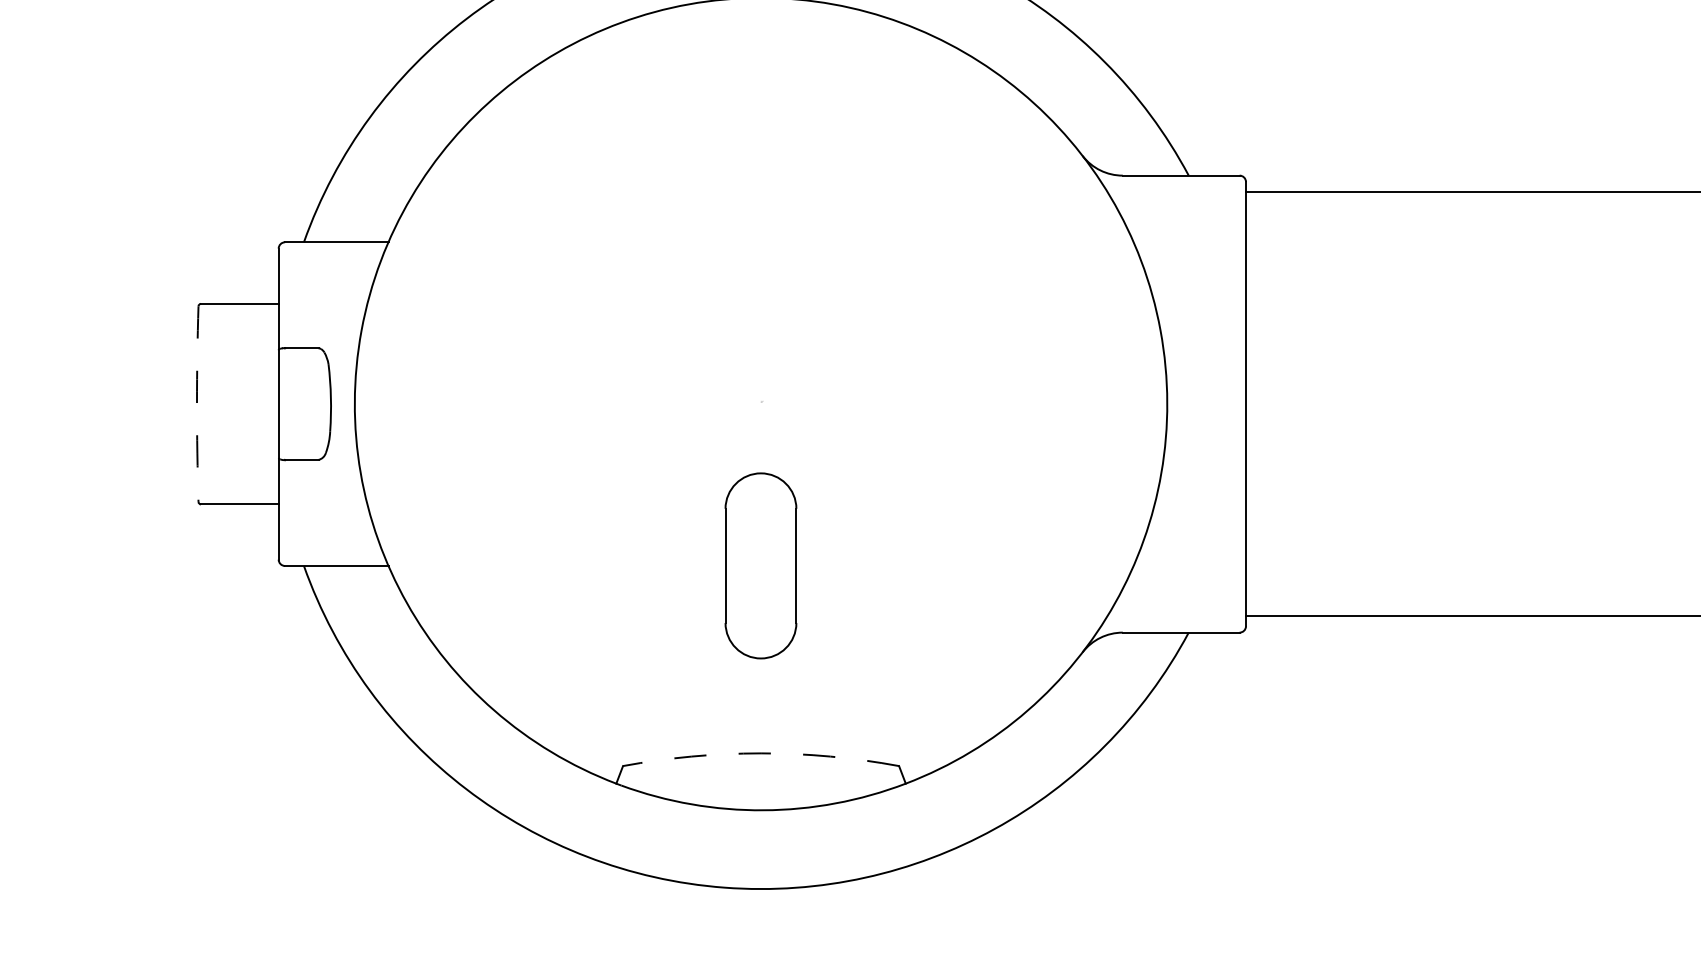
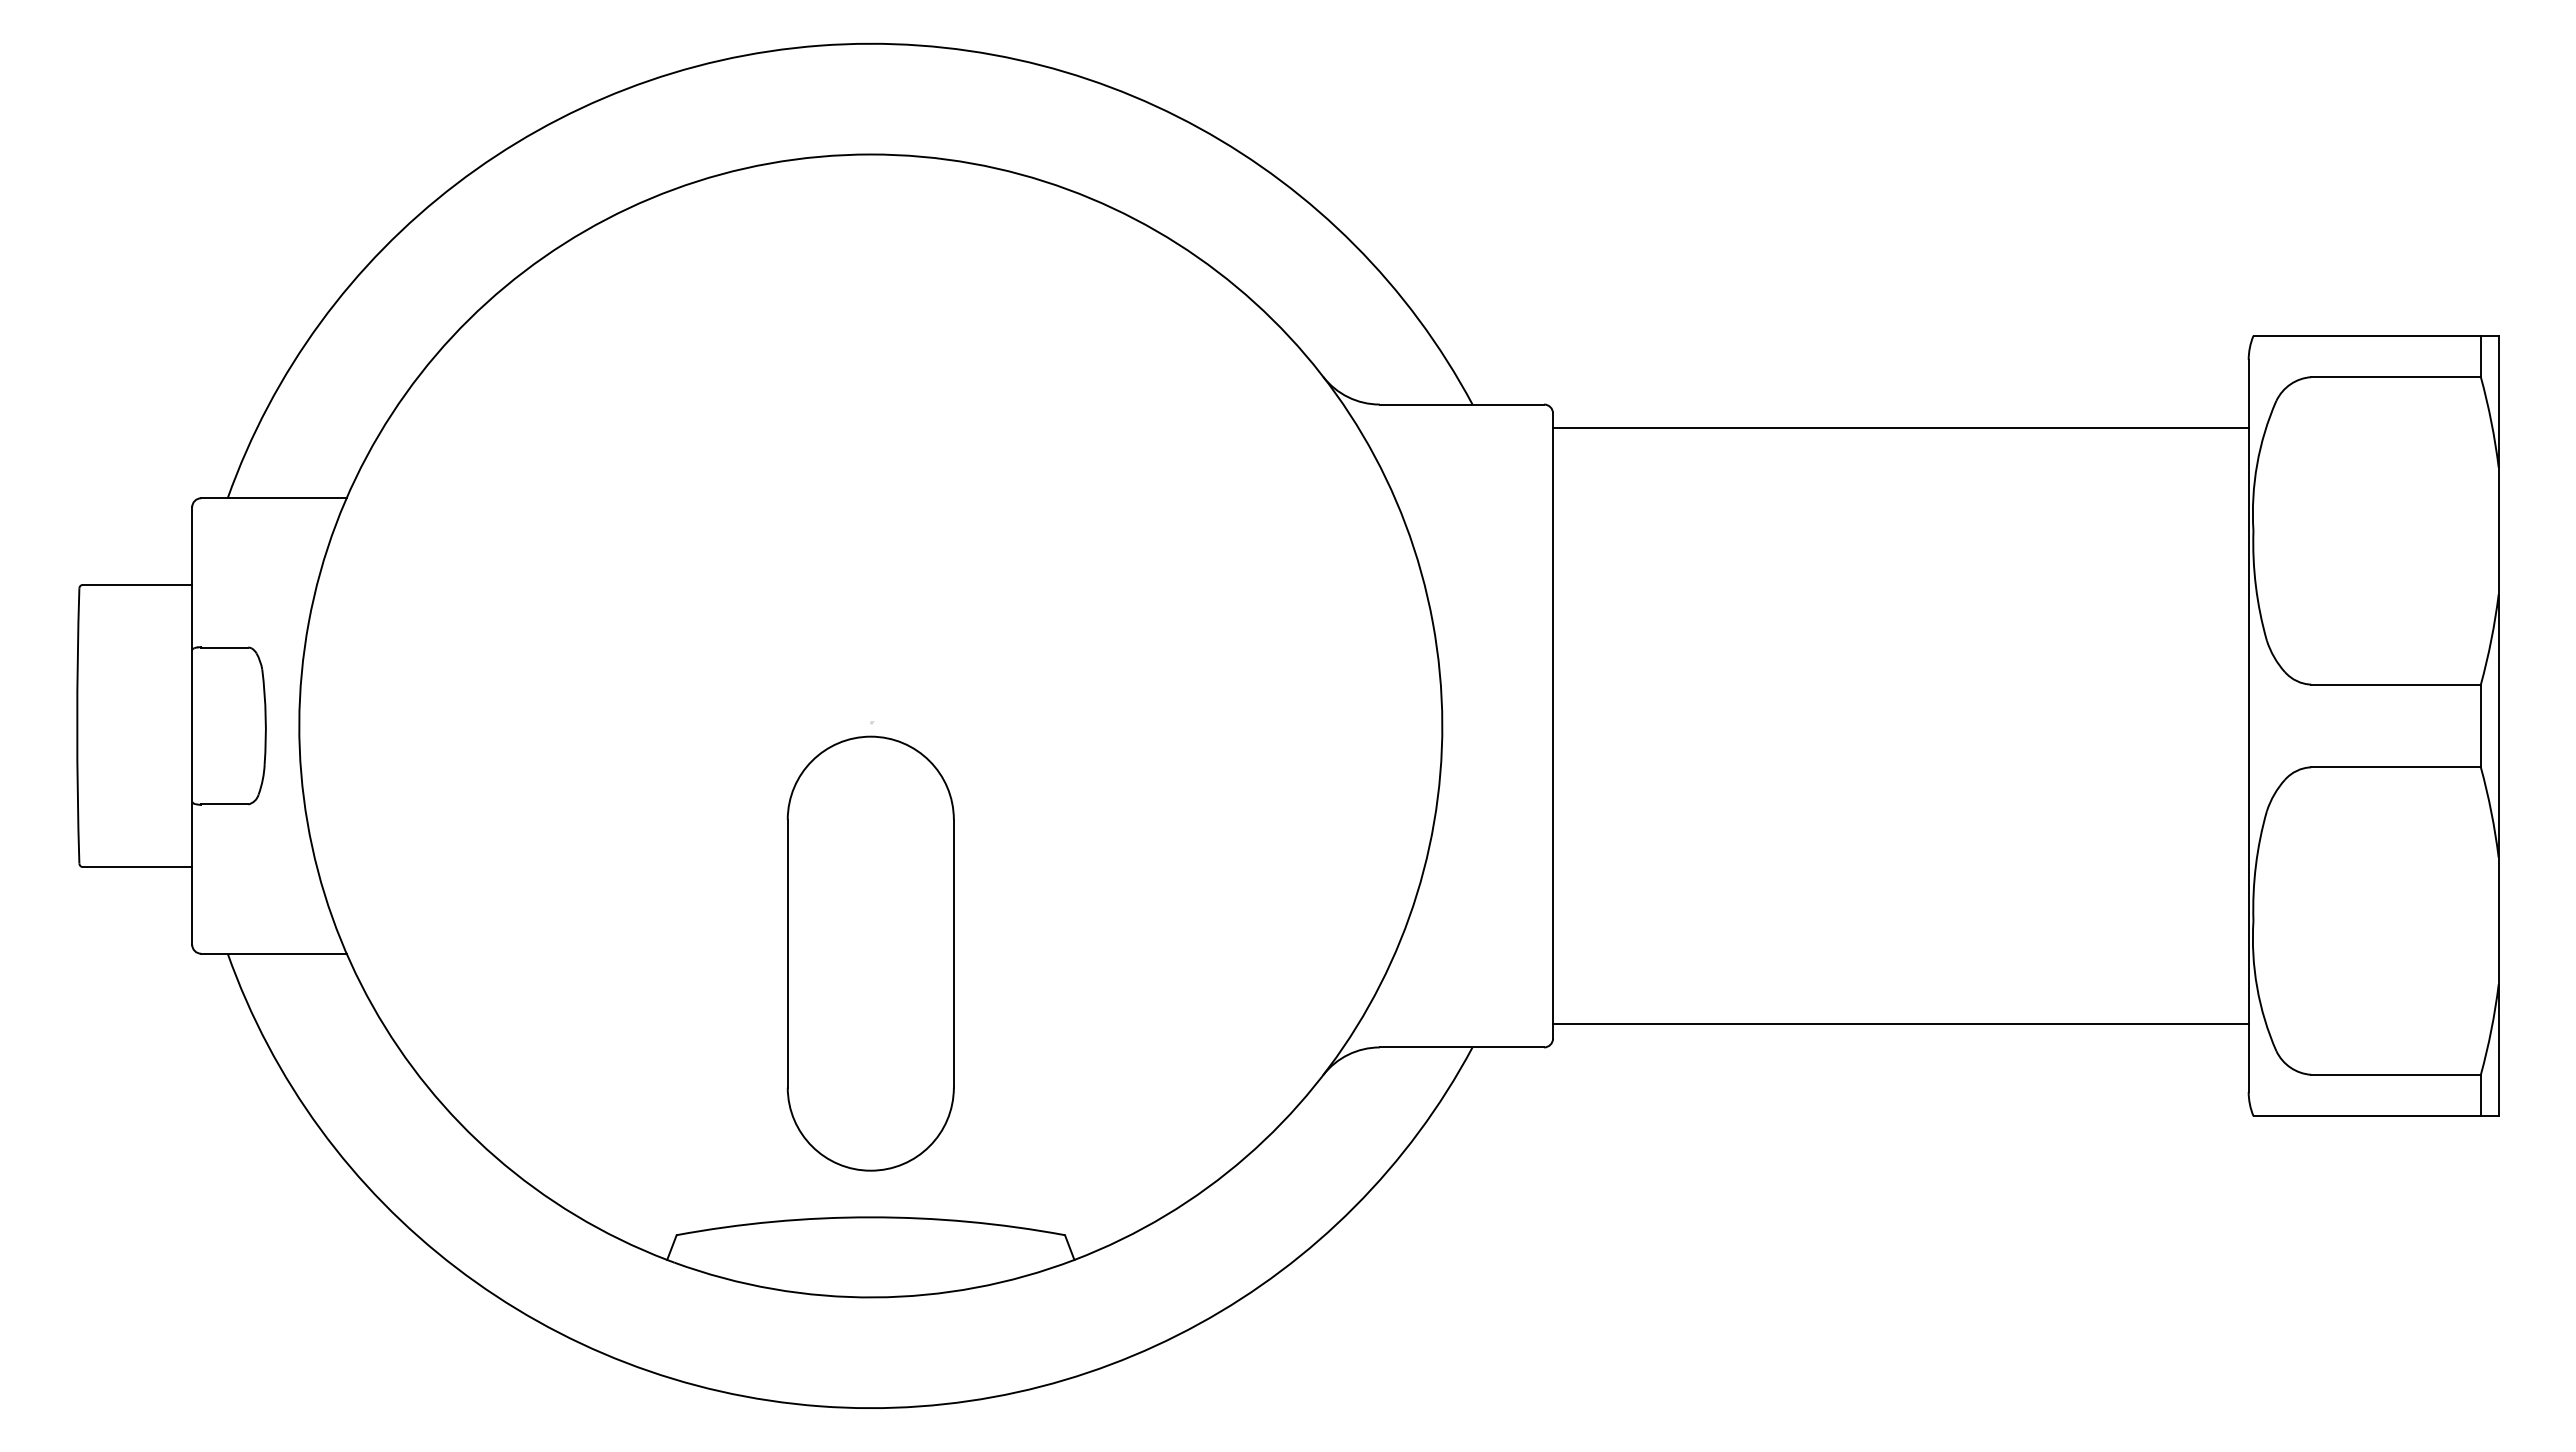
arc: (197, 403) -> (77, 725), dashed -> solid
part: (760, 565) -> (870, 953), size x1.67
arc: (760, 753) -> (870, 1217), dashed -> solid

